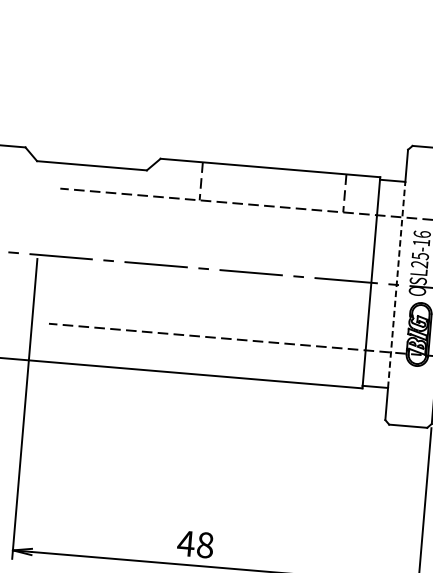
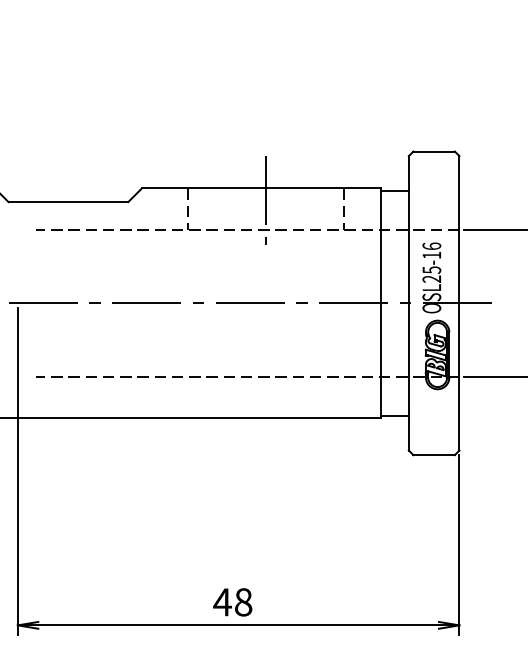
line: (273, 179) -> (266, 200), added
line: (396, 284) -> (408, 302), dashed -> solid
text: (195, 544) -> (232, 602), moved

